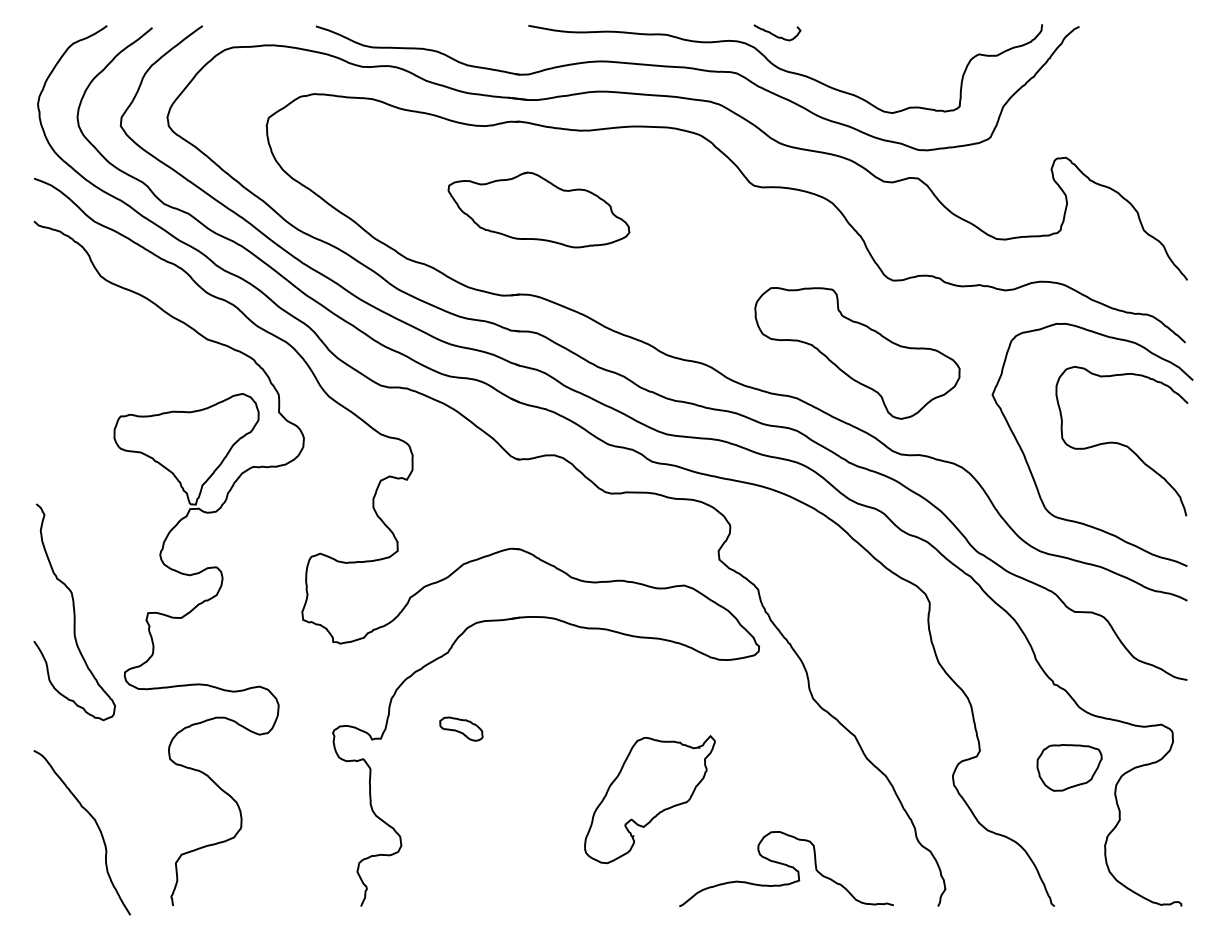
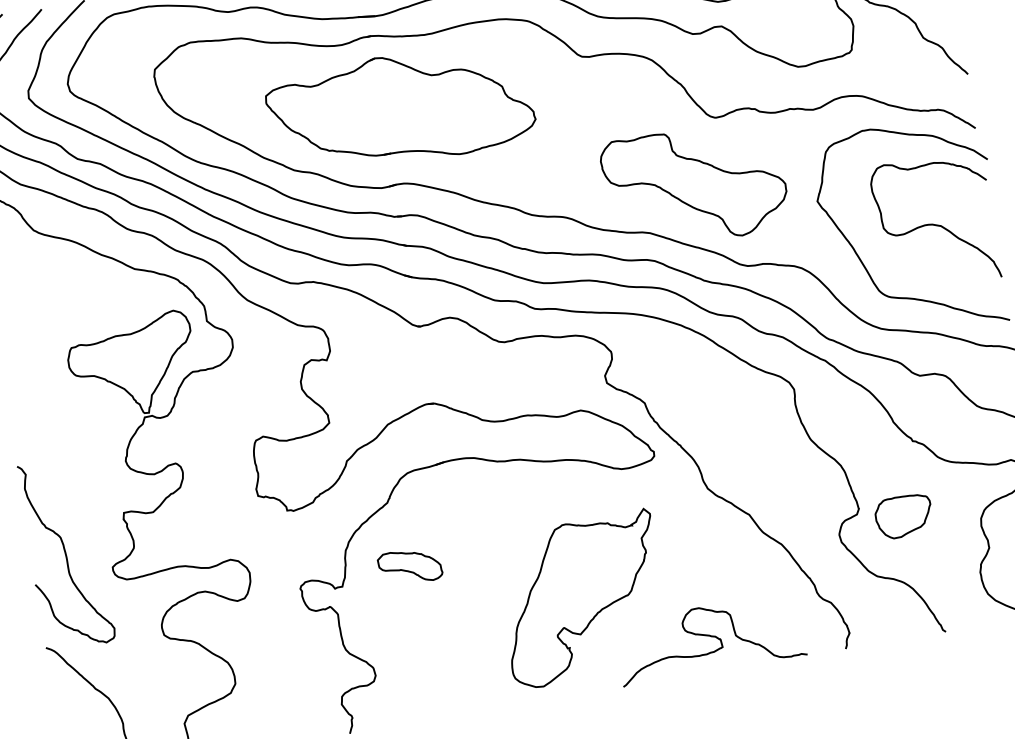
part: (538, 209) -> (400, 108), size x1.67
curve: (74, 612) -> (65, 554), moved
part: (461, 728) -> (410, 566), size x1.67
part: (1069, 767) -> (903, 516), moved
part: (649, 799) -> (582, 599), size x1.43

